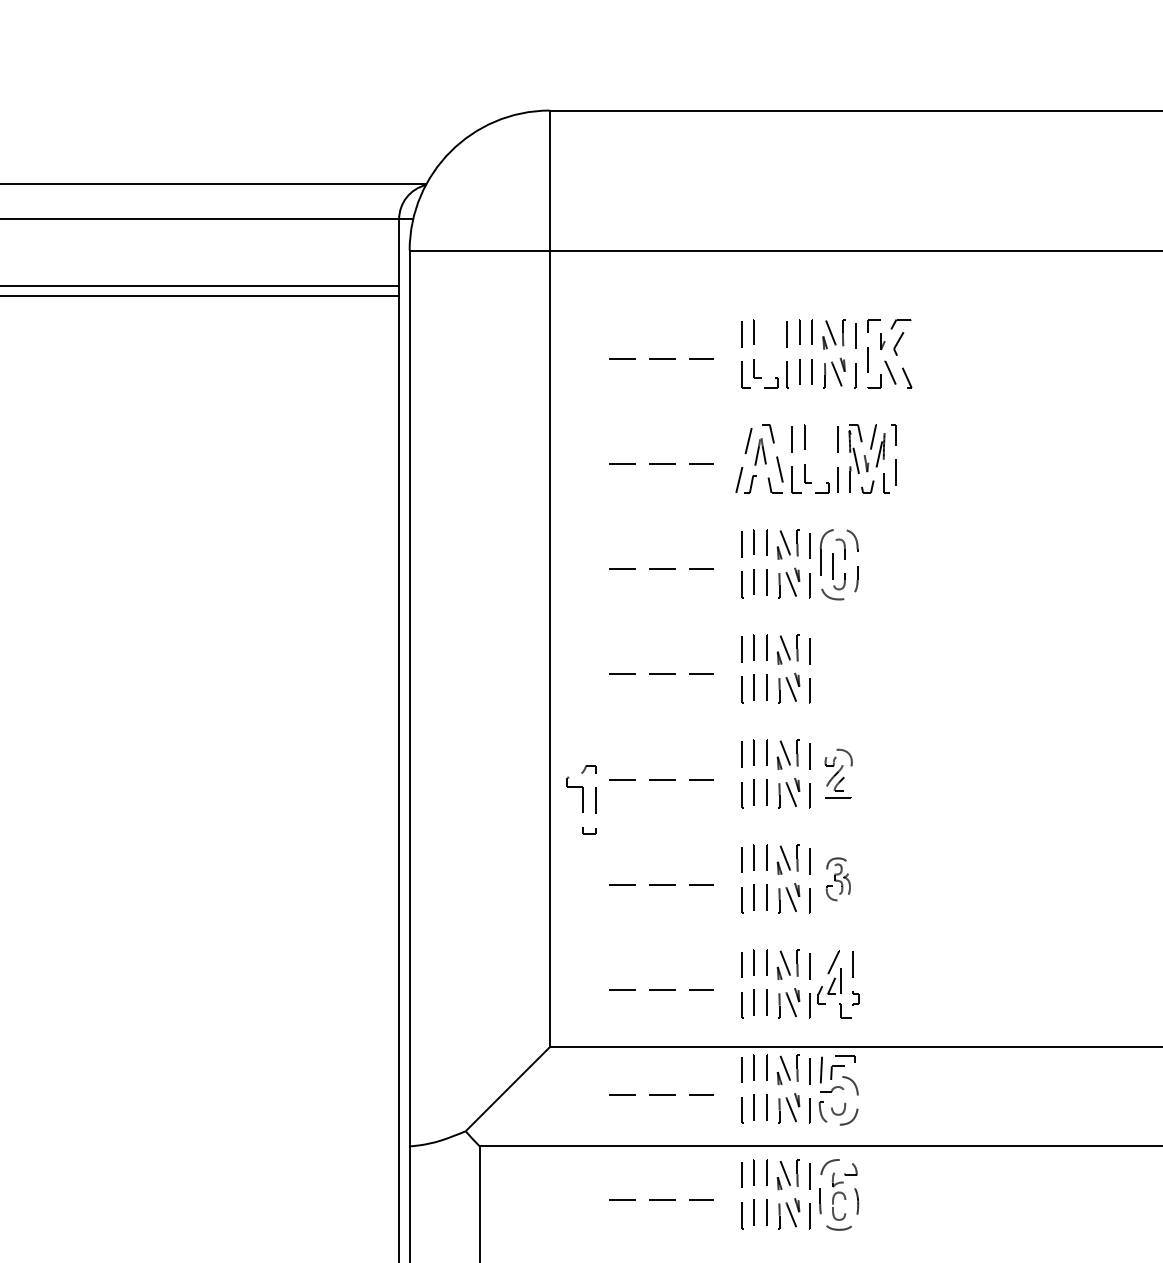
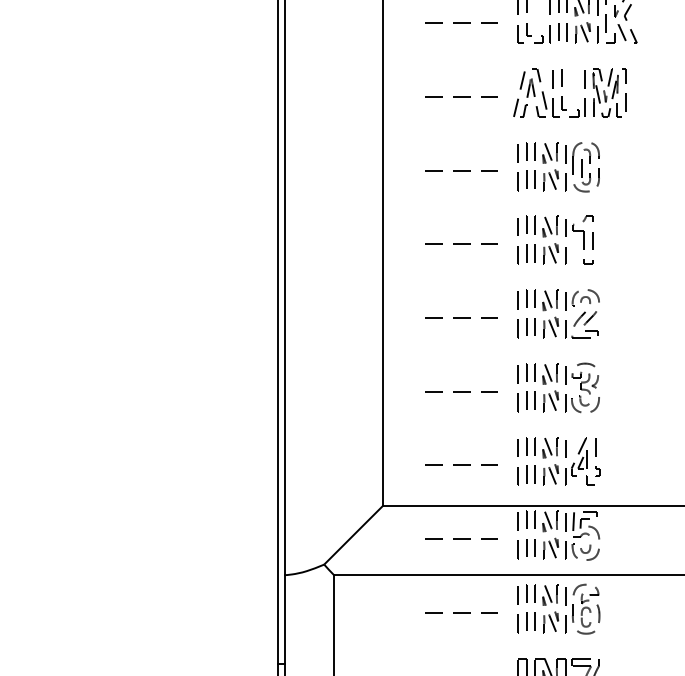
part: (838, 773) -> (585, 313), size x1.43
part: (581, 799) -> (582, 240), moved
part: (838, 878) -> (585, 387), size x1.67

